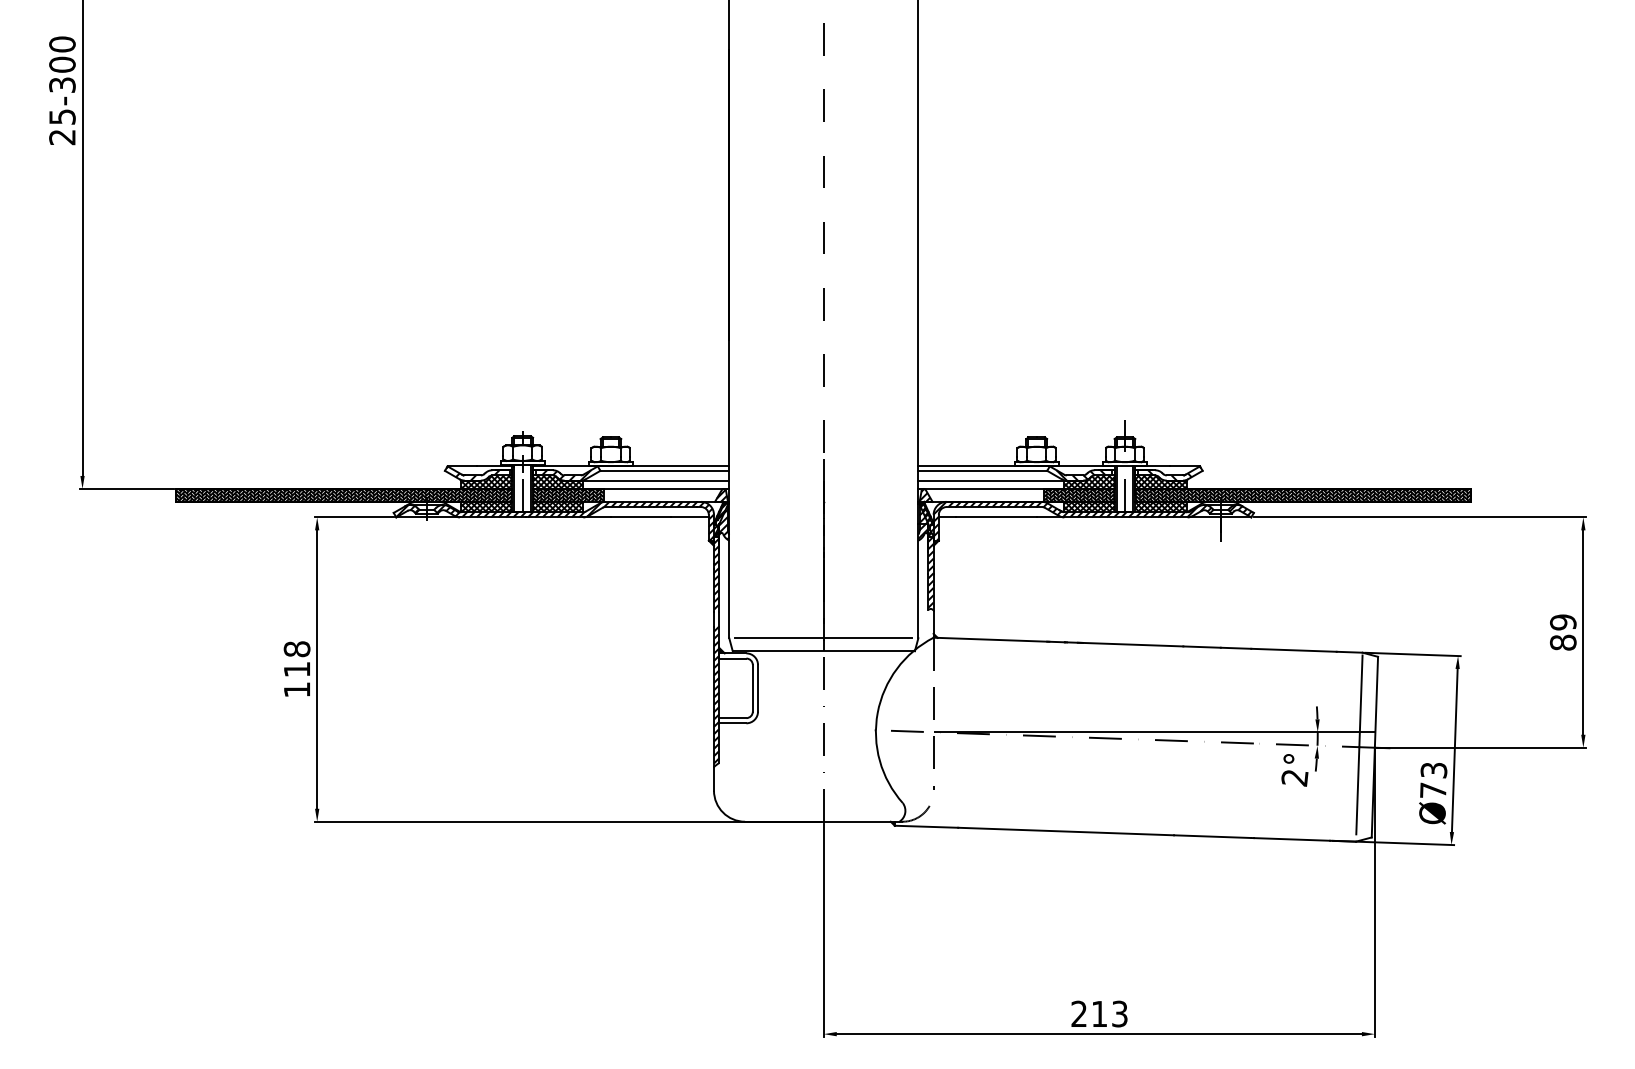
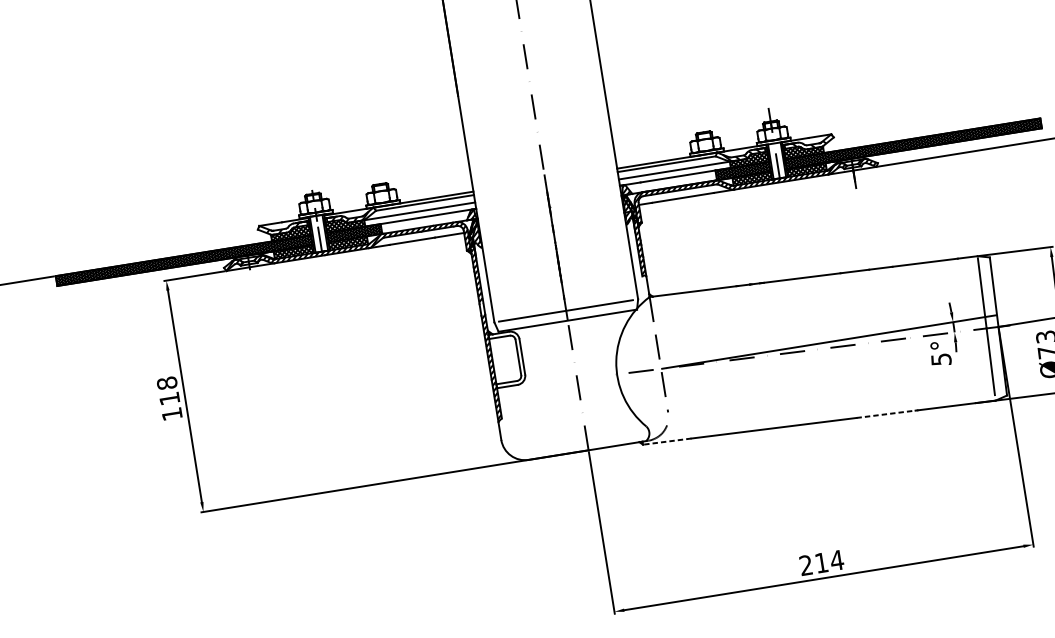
text: (1294, 778) -> (941, 360), 2° -> 5°
line: (926, 826) -> (667, 441), solid -> dashed
line: (1212, 836) -> (885, 414), solid -> dashed
text: (1119, 1013) -> (836, 560), 213 -> 214

